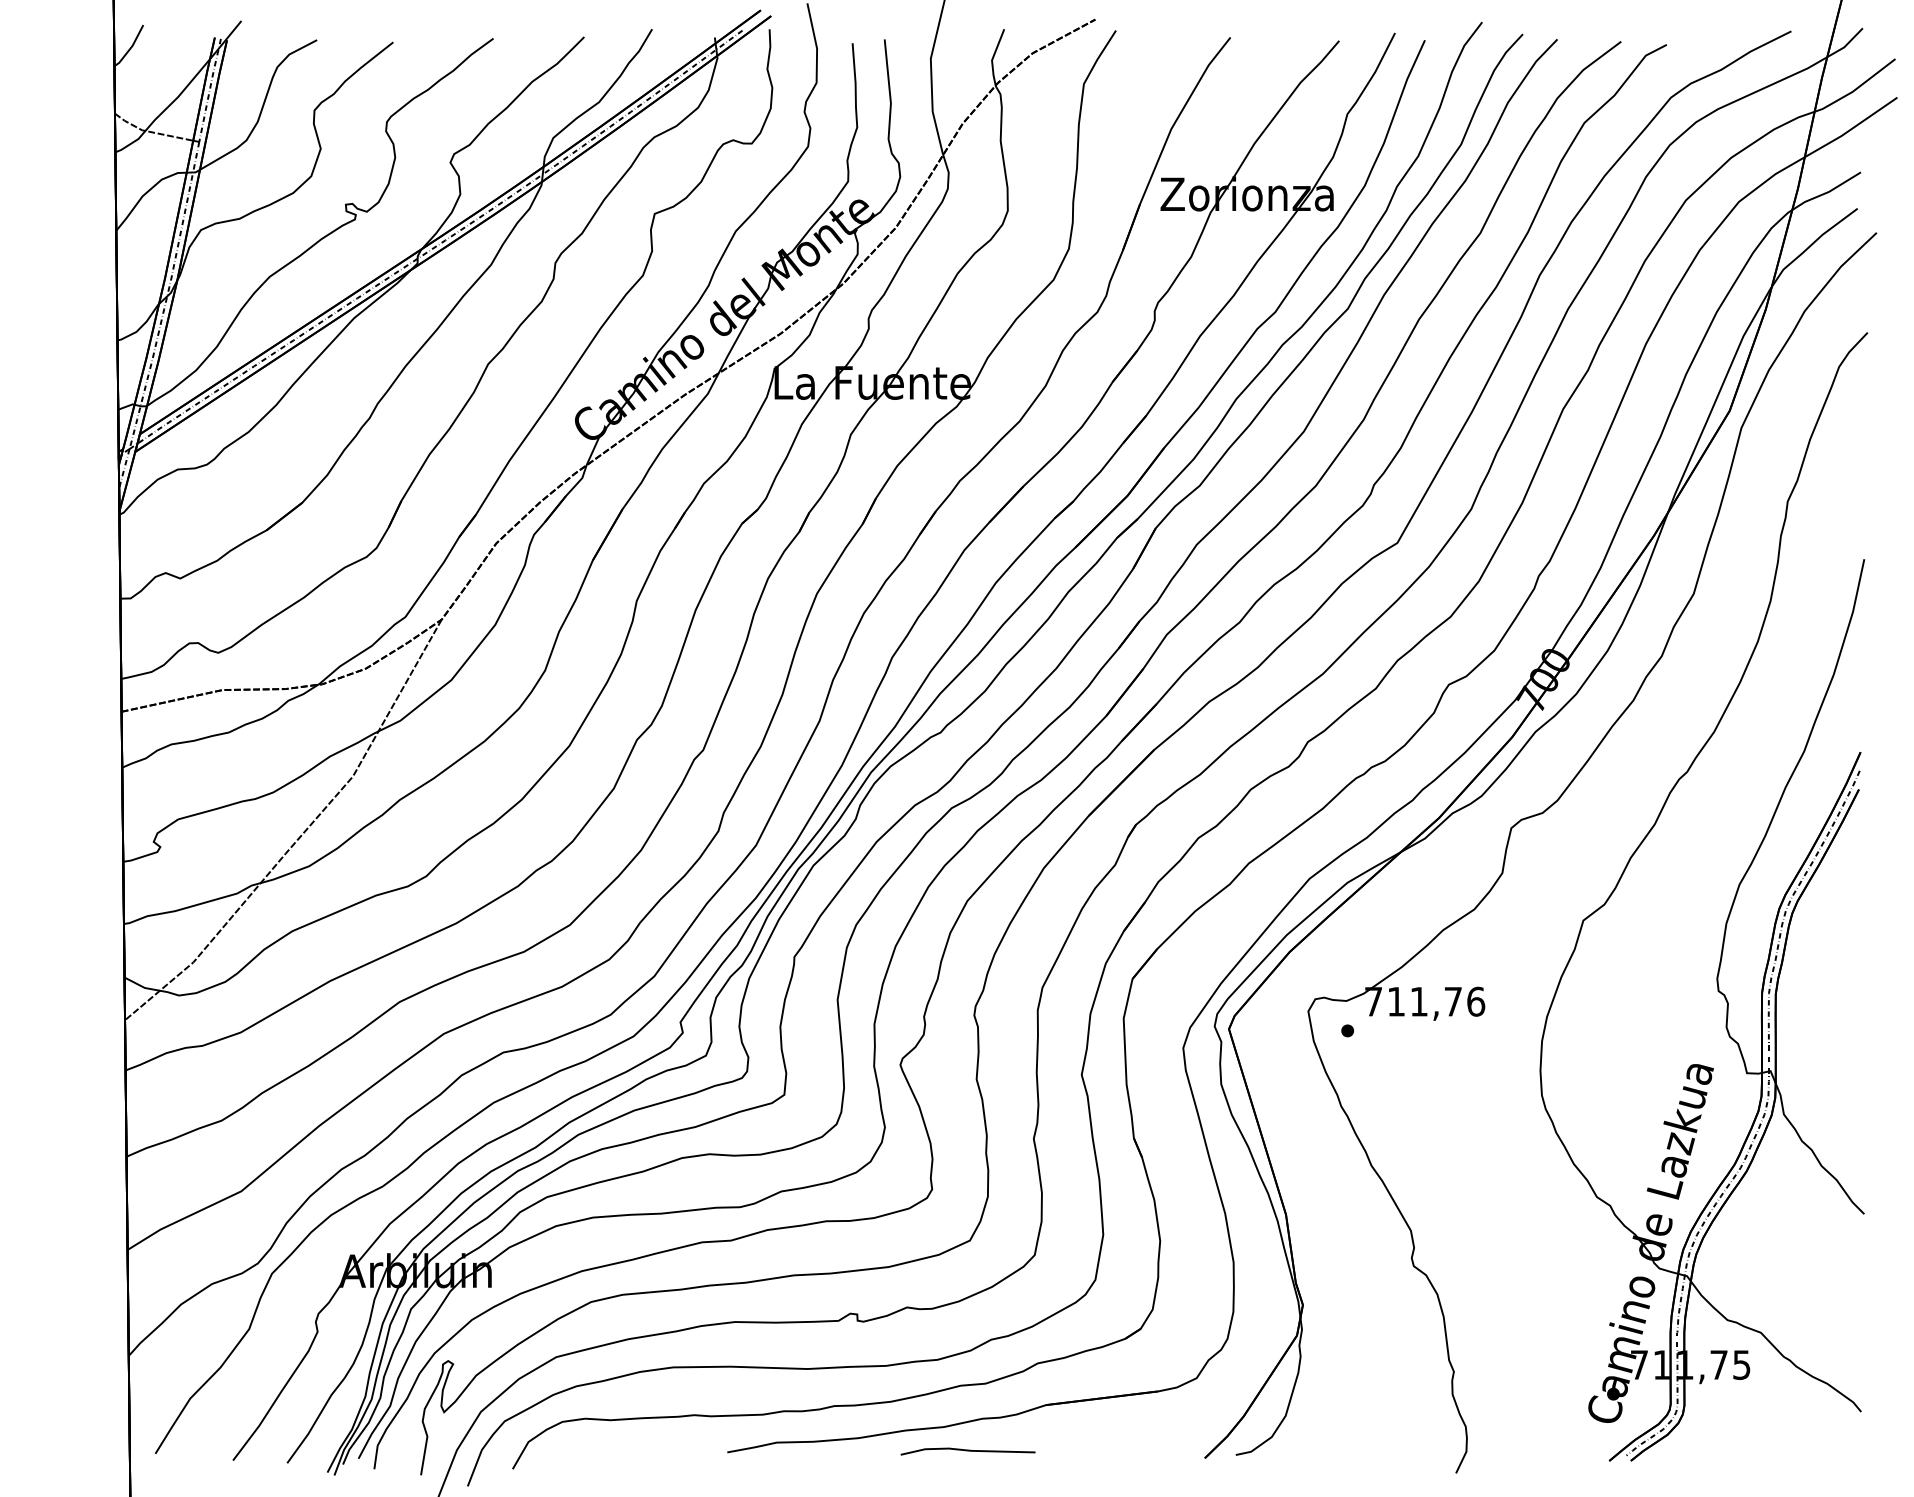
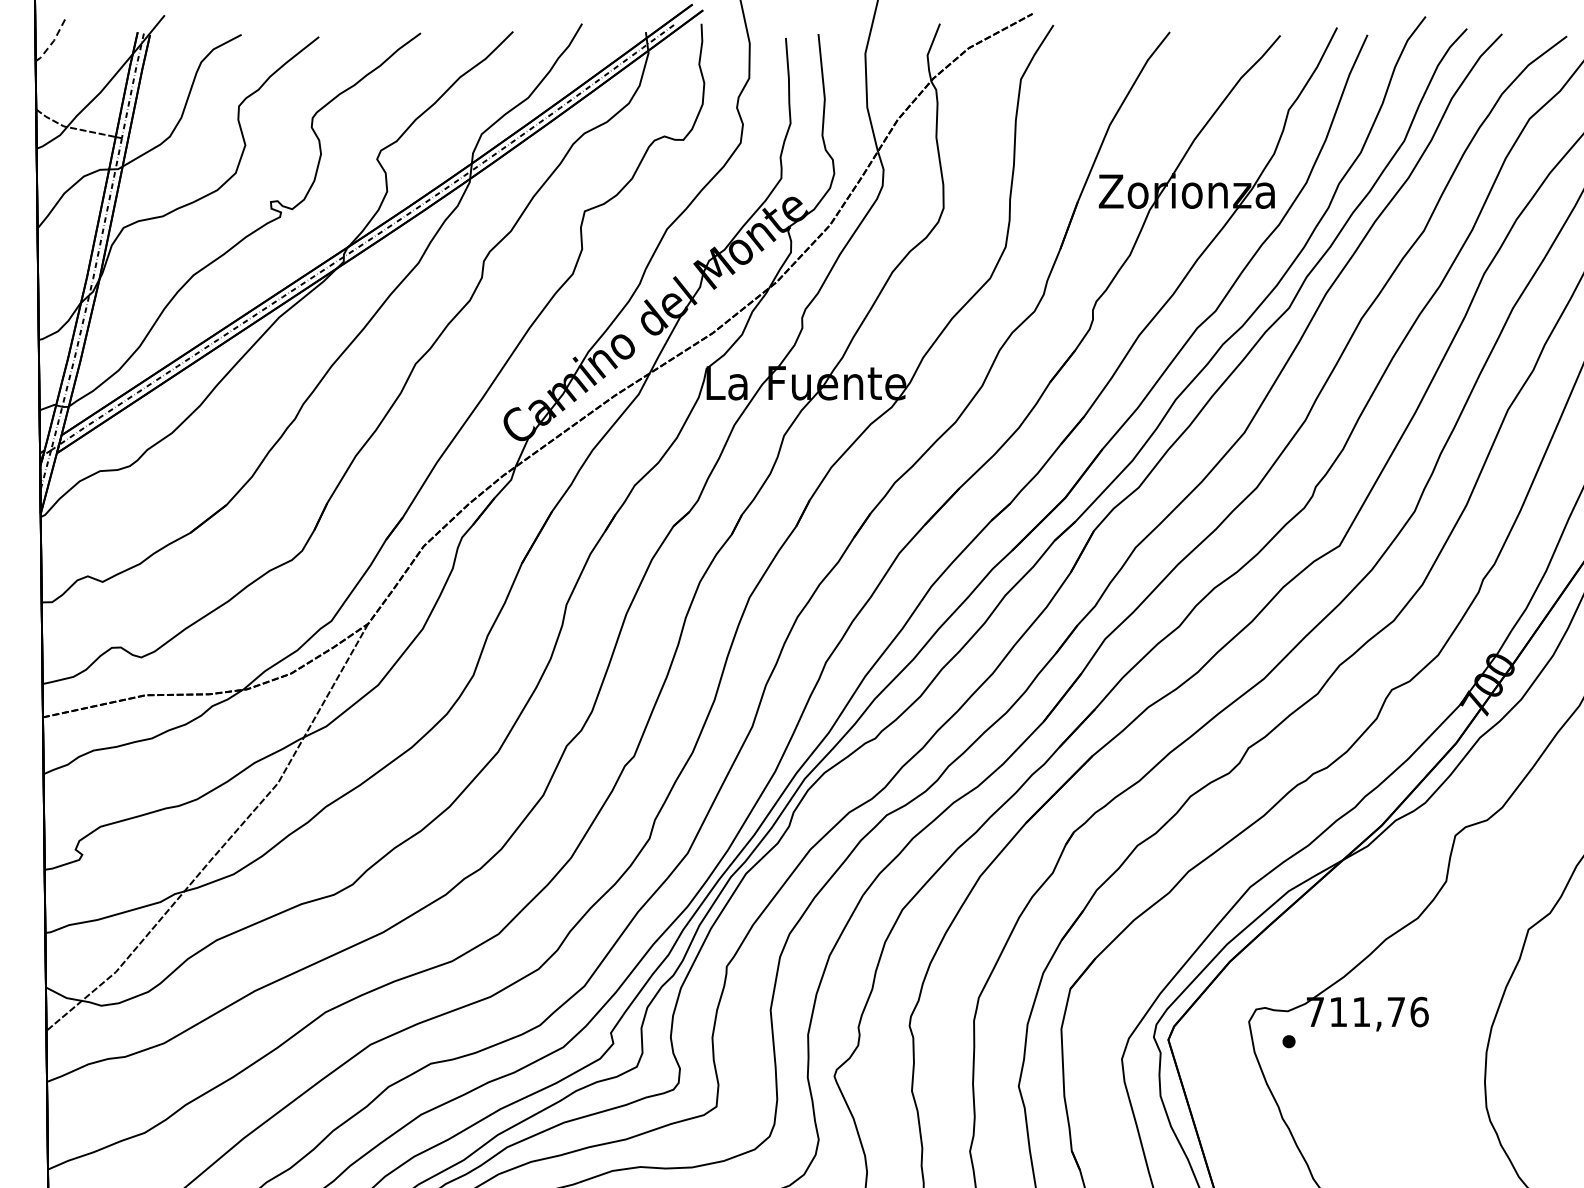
line: (131, 47) -> (53, 42), solid -> dashed

